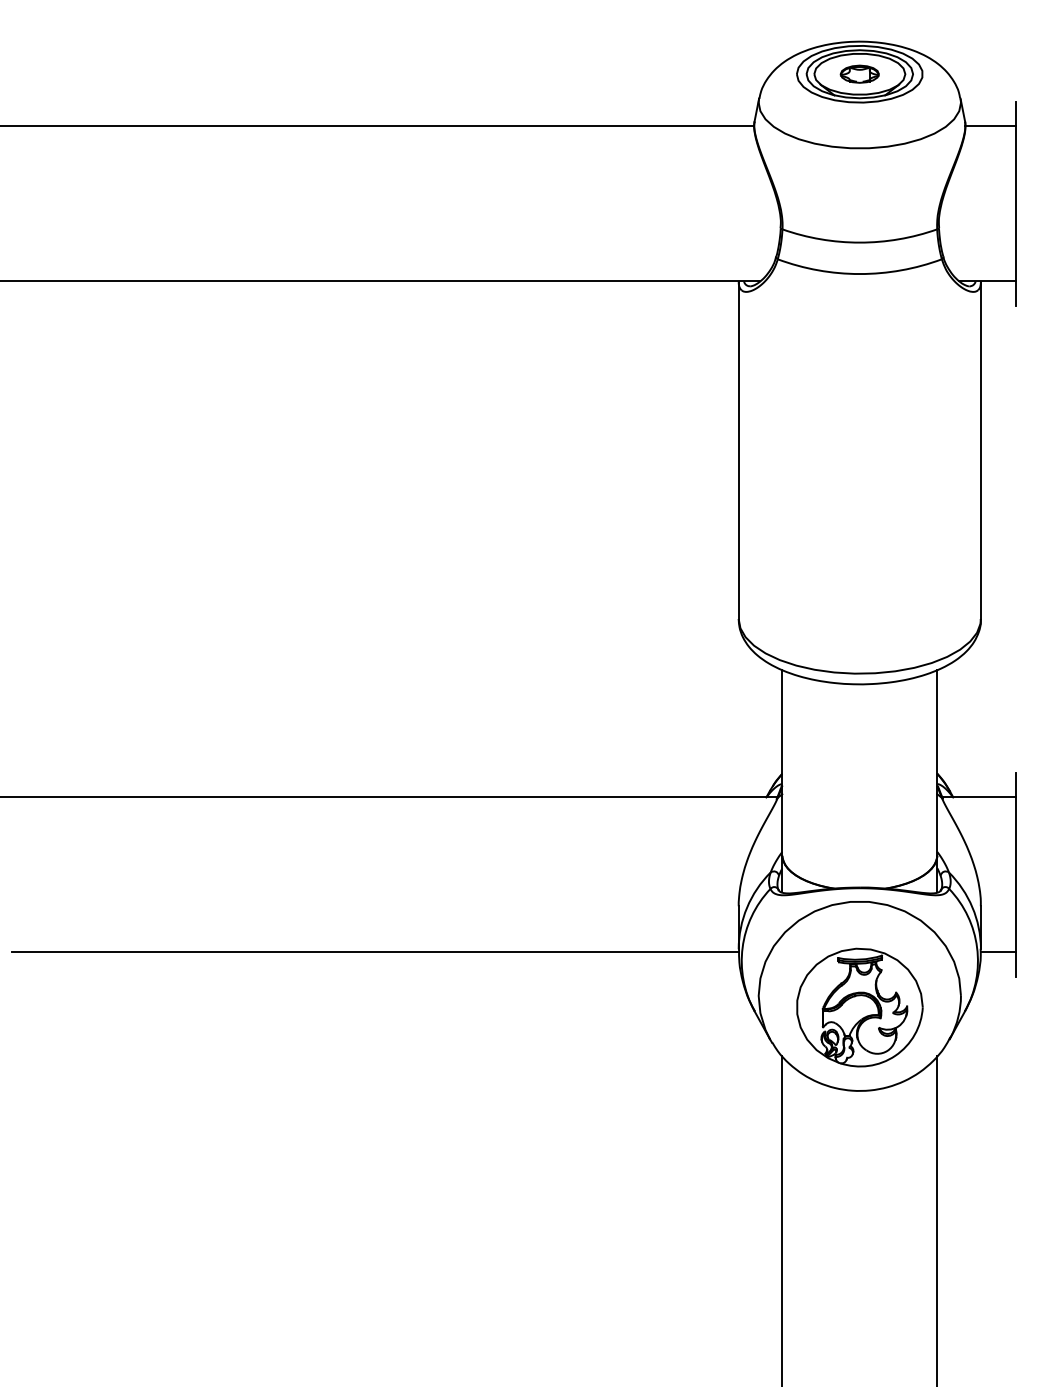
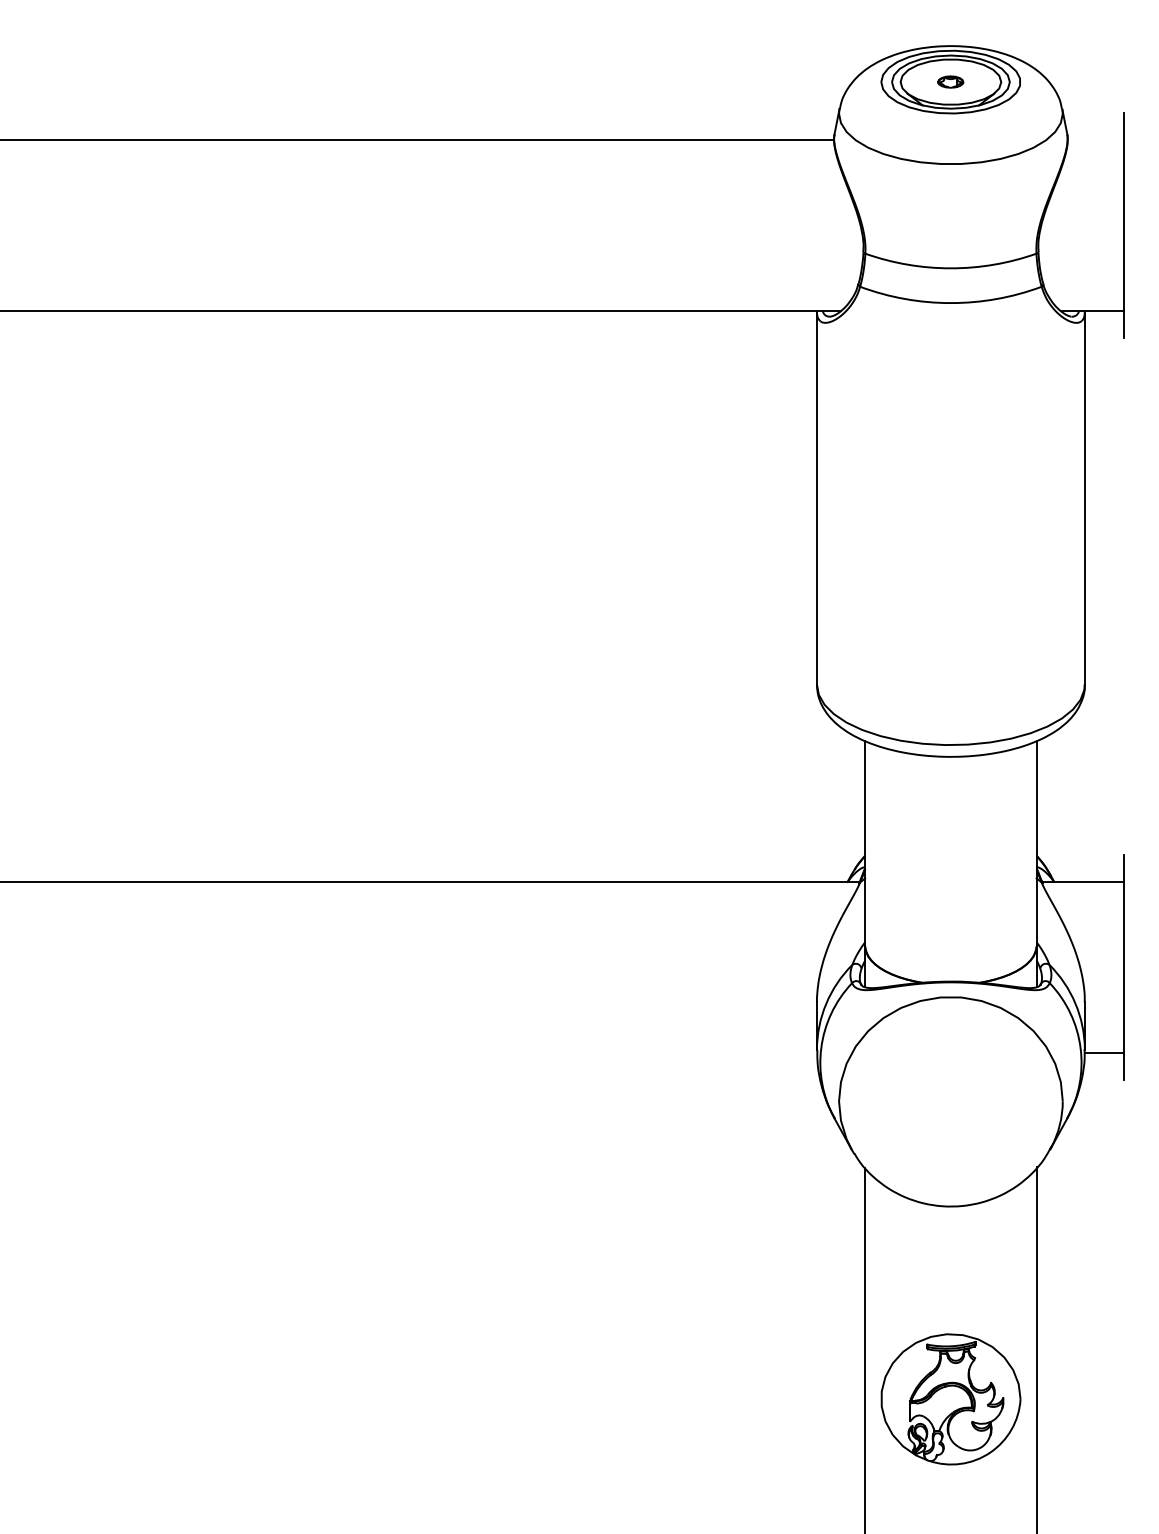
part: (859, 73) -> (950, 81), size x0.6
line: (990, 126) -> (1095, 139), removed
line: (374, 952) -> (414, 1053), removed
part: (859, 1007) -> (950, 1399), moved

